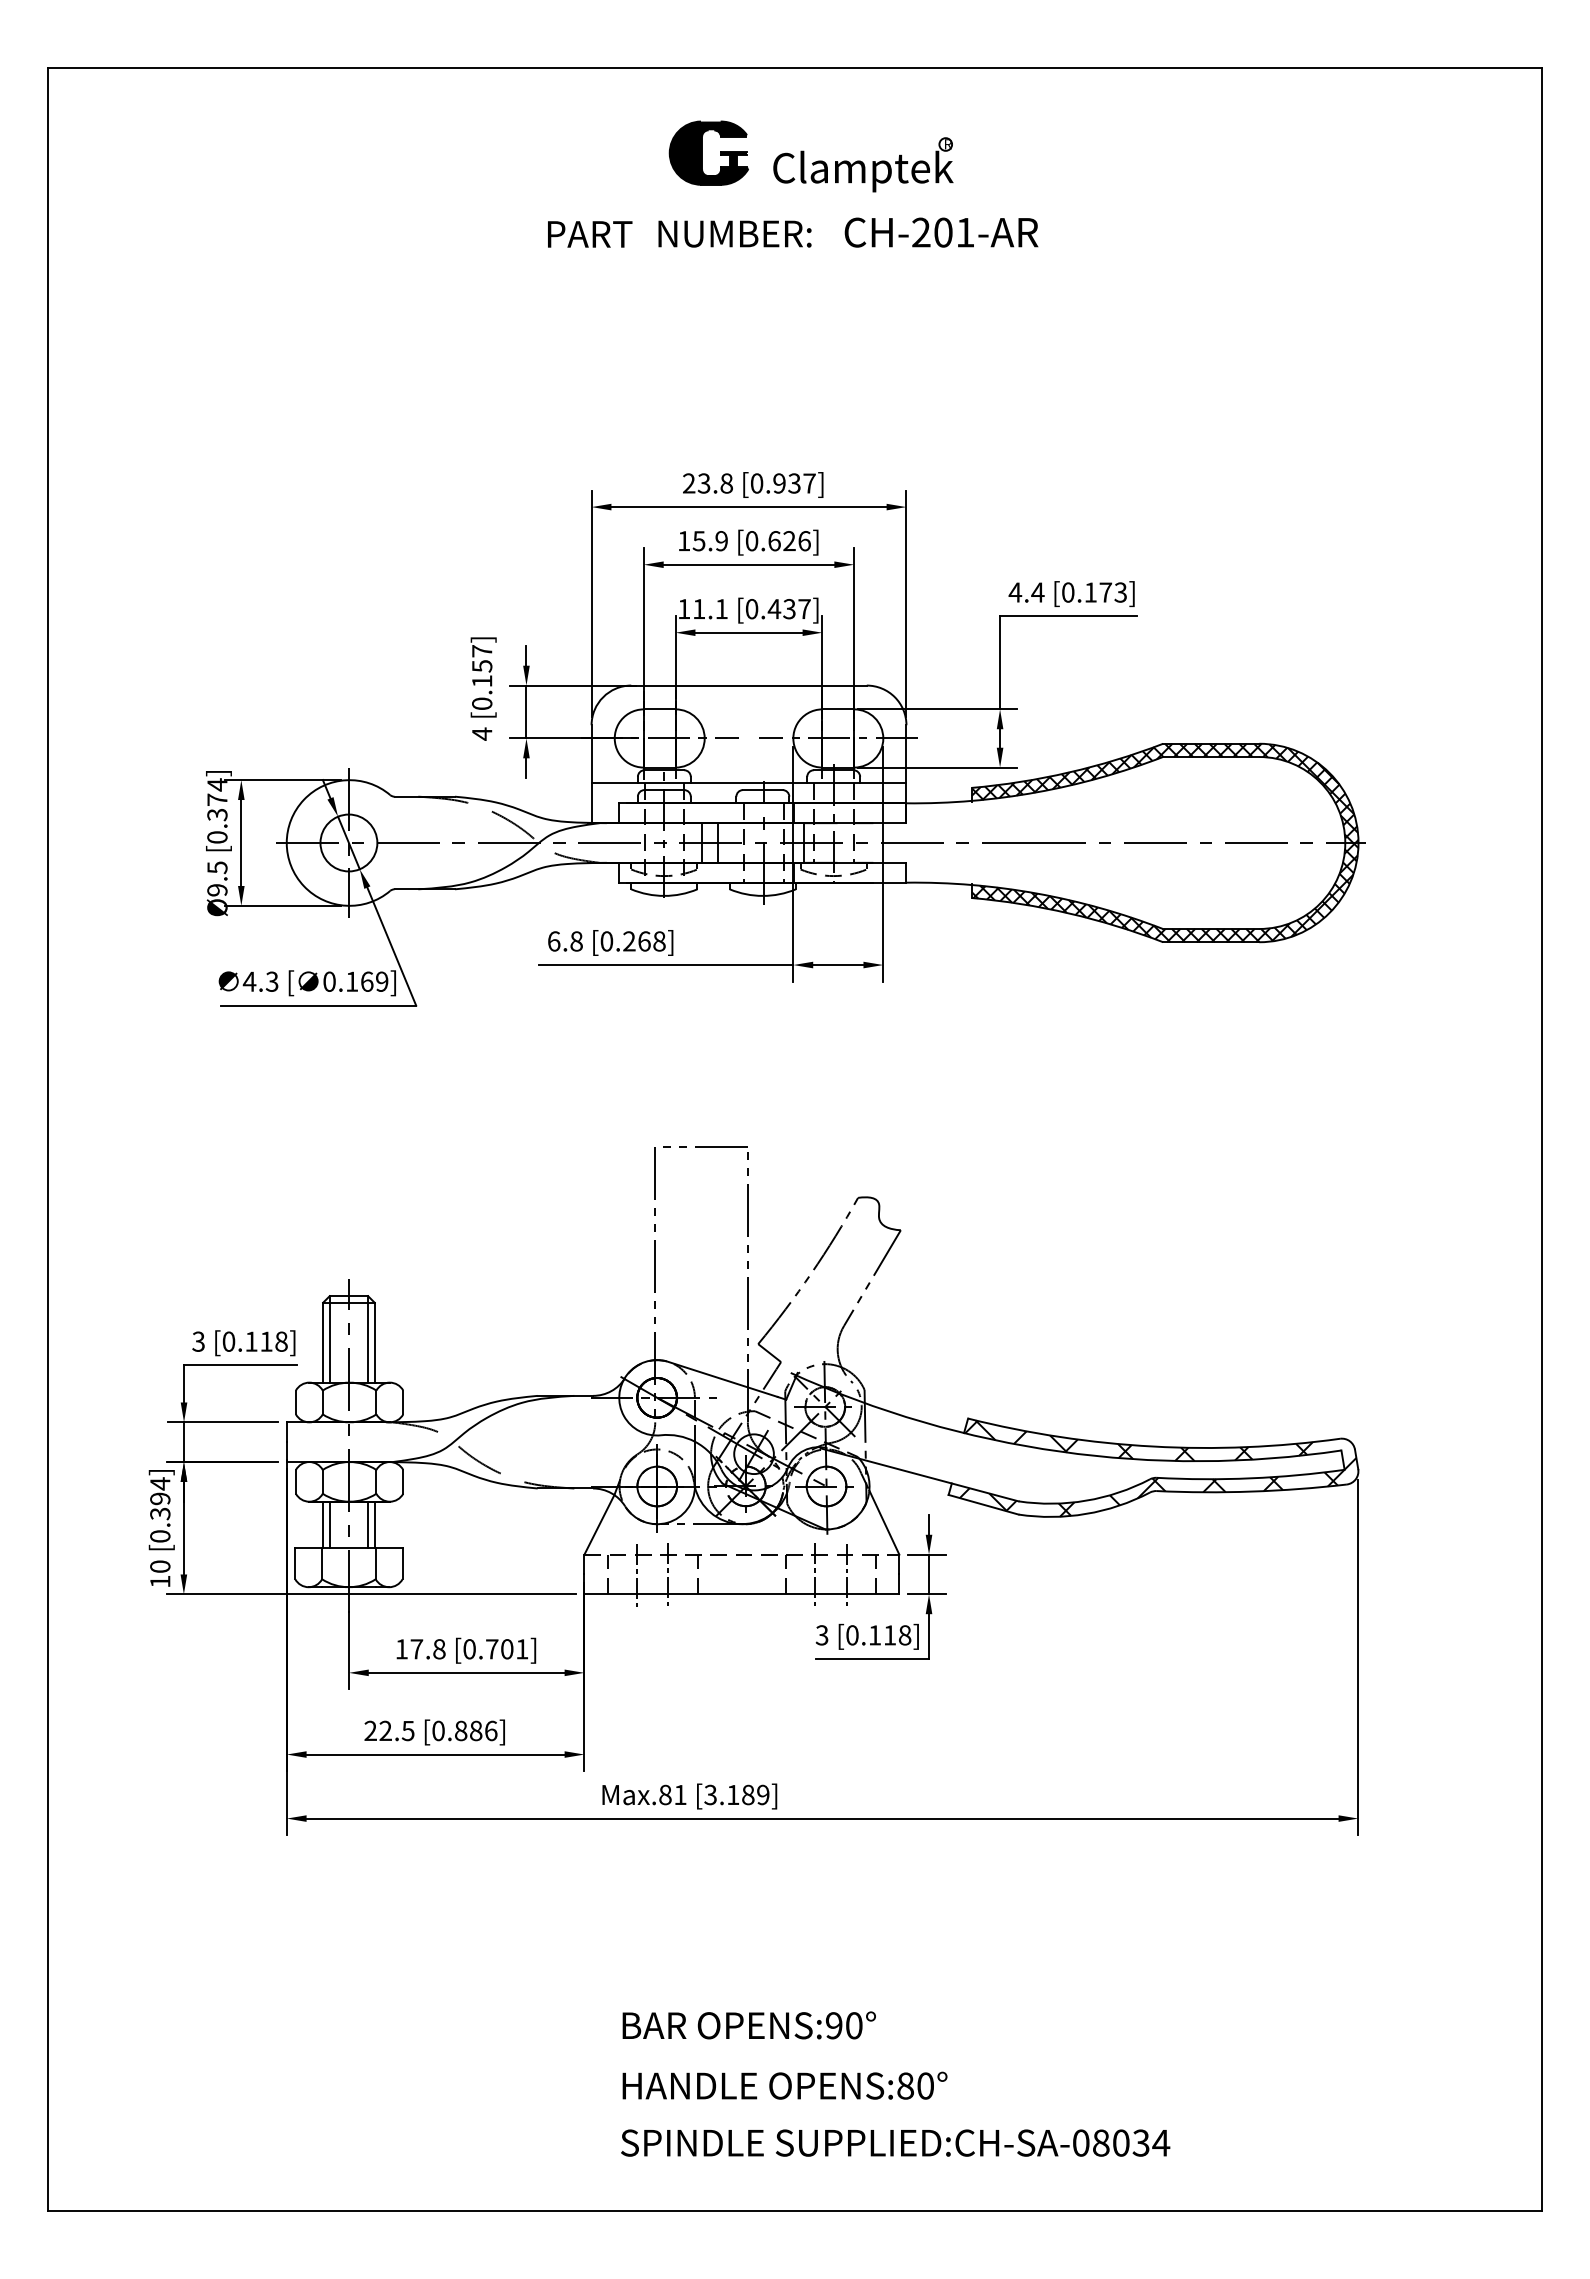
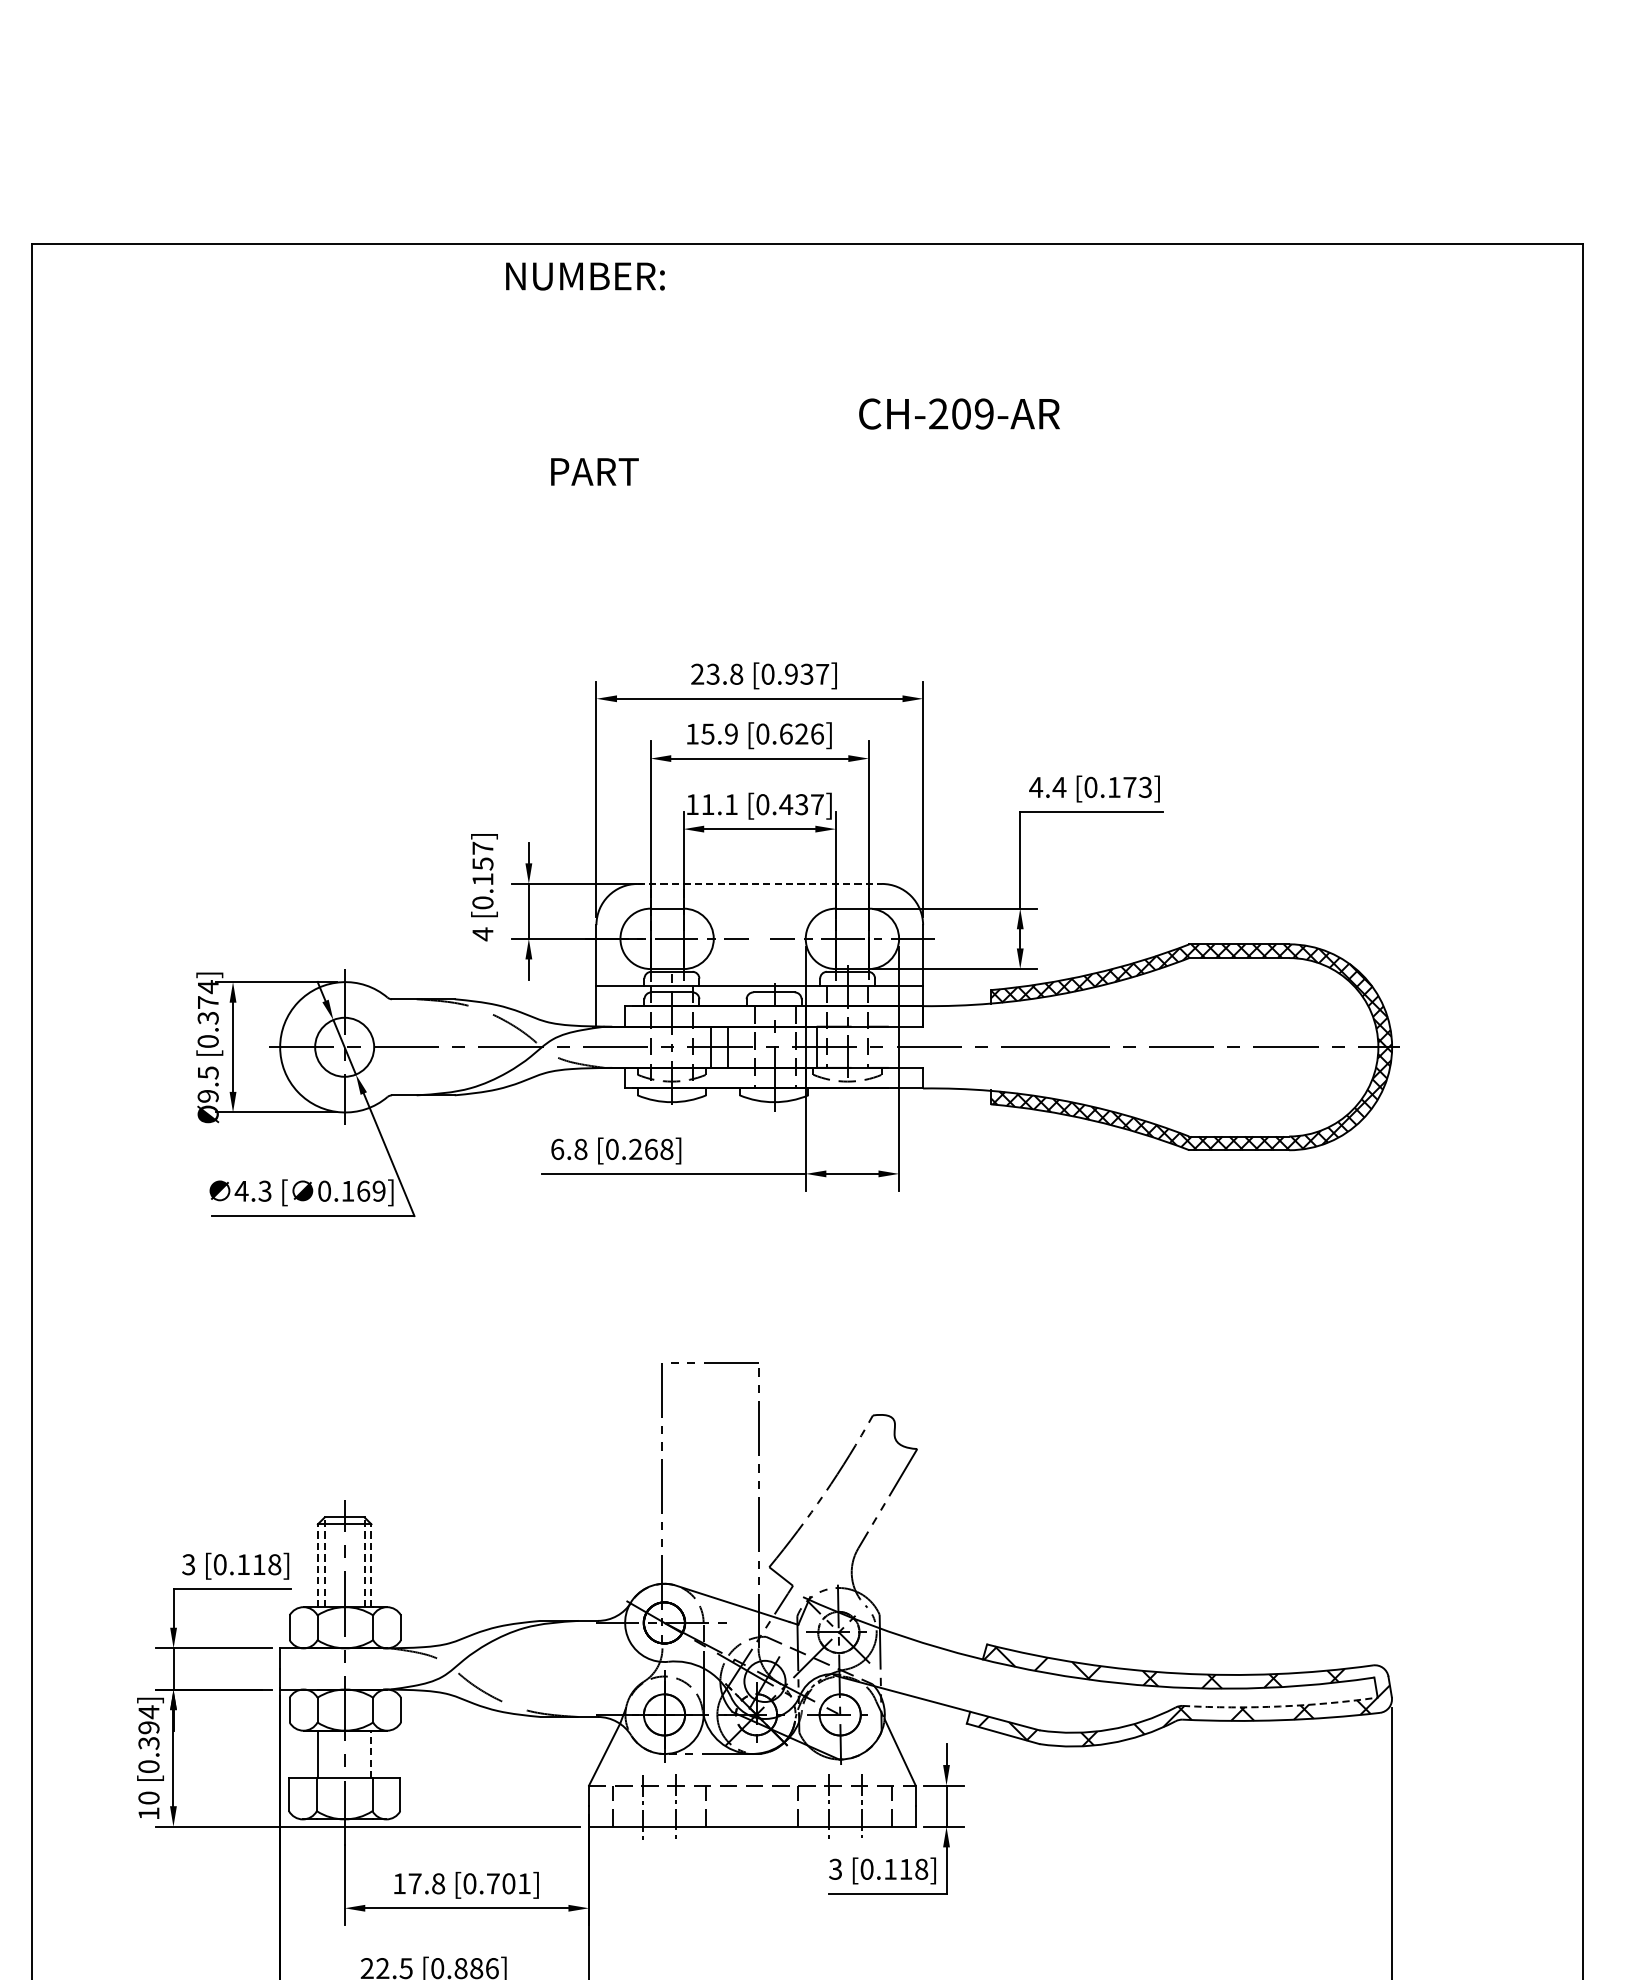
part: (708, 152) -> (717, 330), removed
part: (863, 164) -> (878, 343), removed
text: (965, 232) -> (984, 413), CH-201-AR -> CH-209-AR
text: (734, 233) -> (584, 275), moved
text: (590, 234) -> (595, 471), moved
line: (749, 685) -> (760, 883), solid -> dashed
line: (329, 1338) -> (324, 1561), solid -> dashed
line: (368, 1338) -> (364, 1561), solid -> dashed
line: (323, 1342) -> (318, 1565), solid -> dashed
line: (374, 1342) -> (371, 1565), solid -> dashed
arc: (1250, 1478) -> (1280, 1706), solid -> dashed
line: (329, 1524) -> (324, 1754), removed
line: (368, 1524) -> (364, 1754), removed
line: (374, 1524) -> (371, 1754), solid -> dashed

